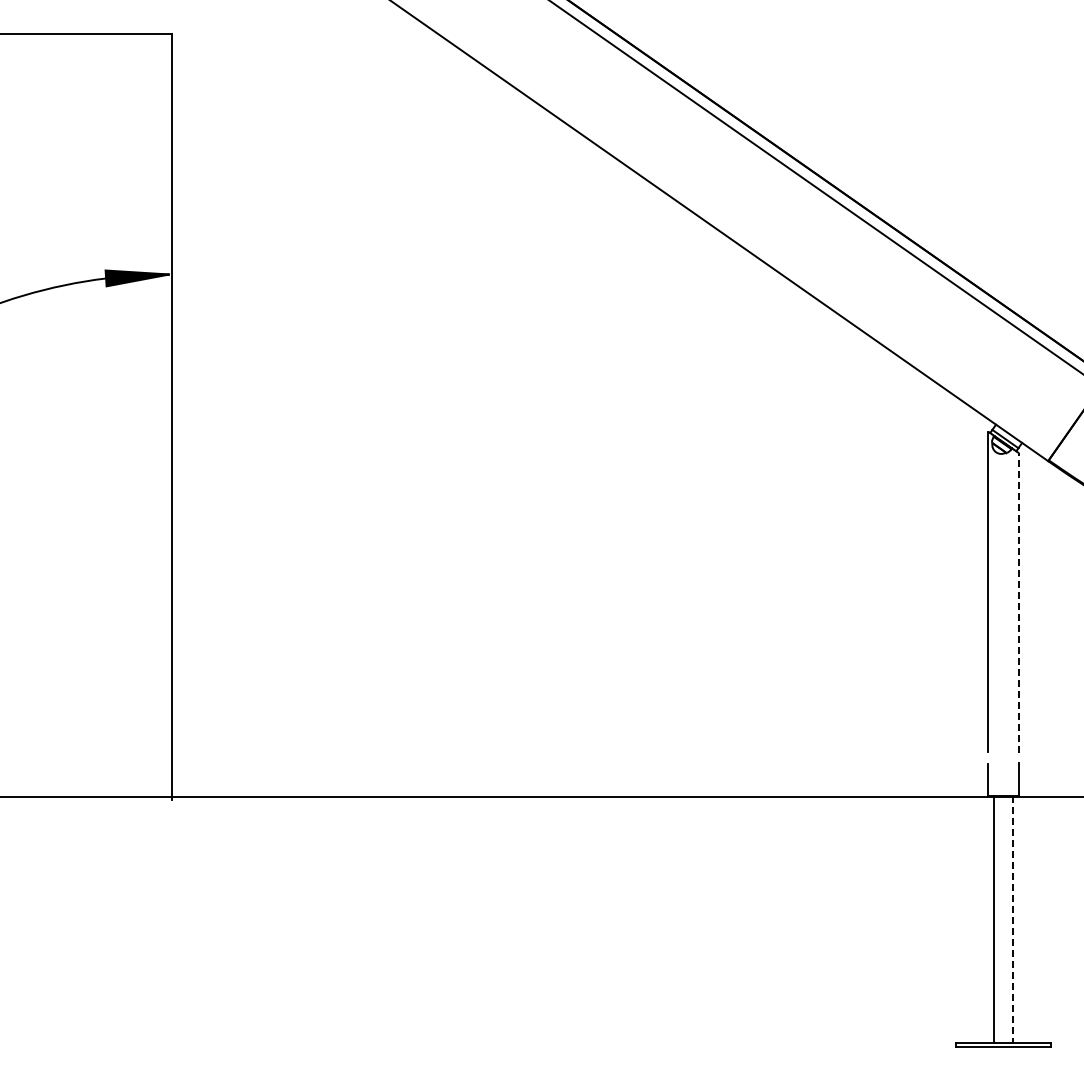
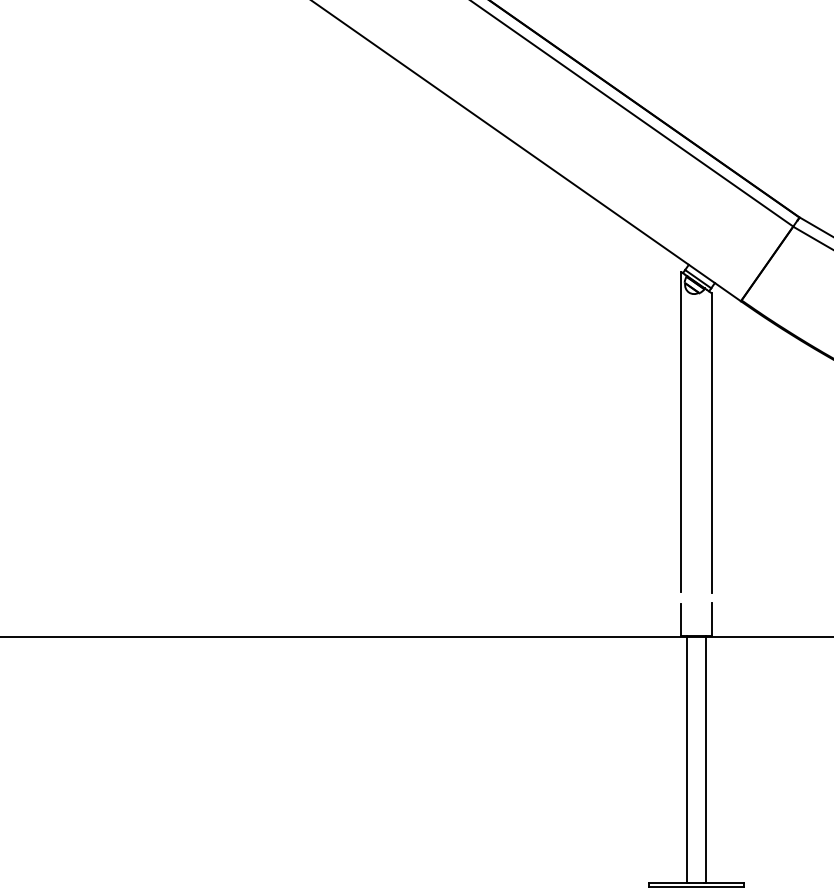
line: (1019, 603) -> (712, 443), dashed -> solid
line: (1013, 920) -> (706, 760), dashed -> solid

